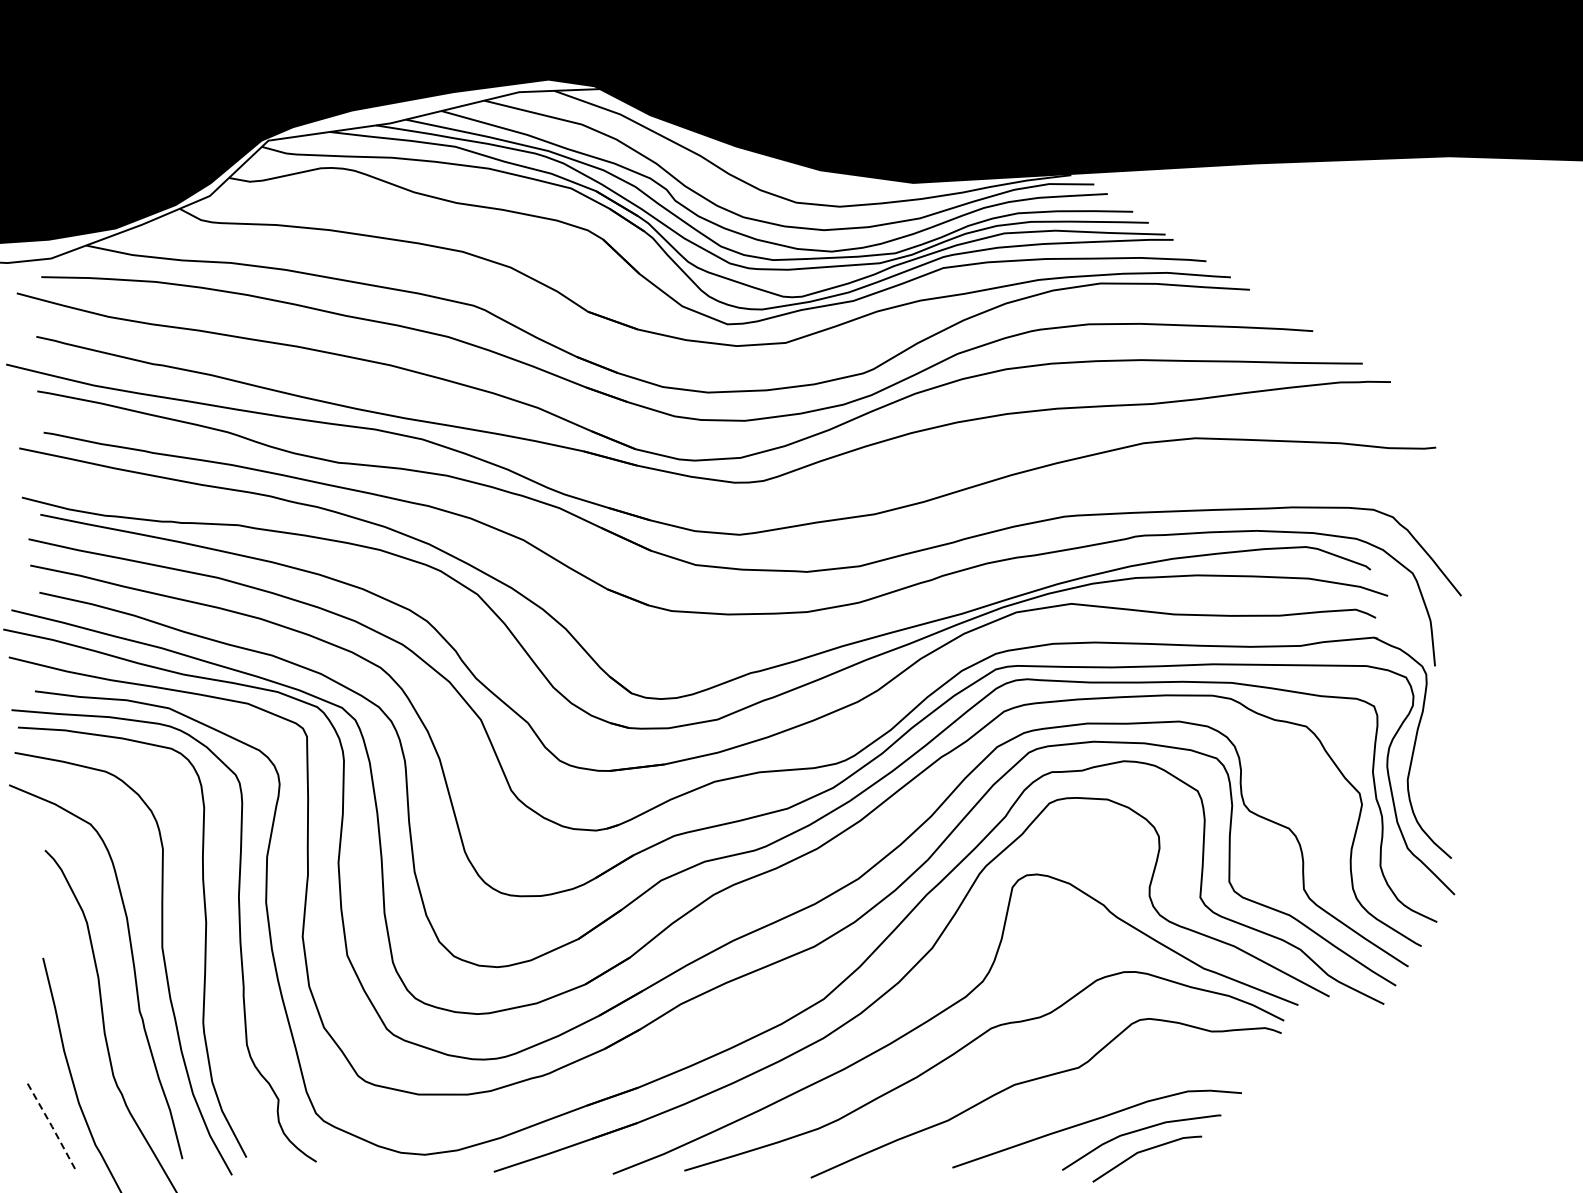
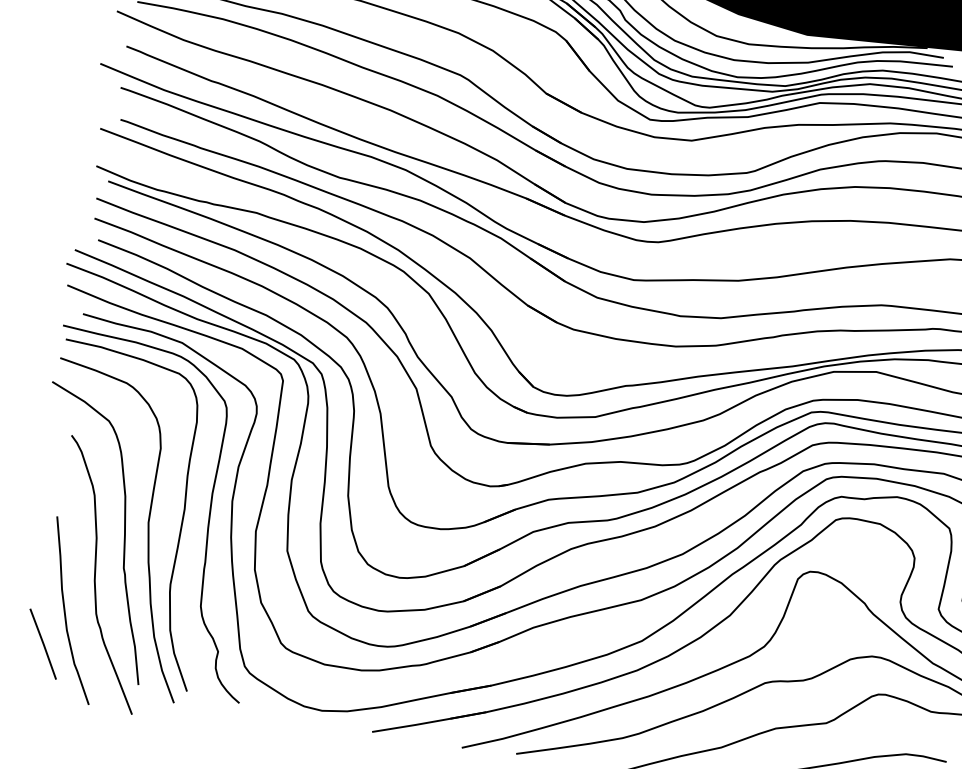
line: (51, 1125) -> (43, 643), dashed -> solid

